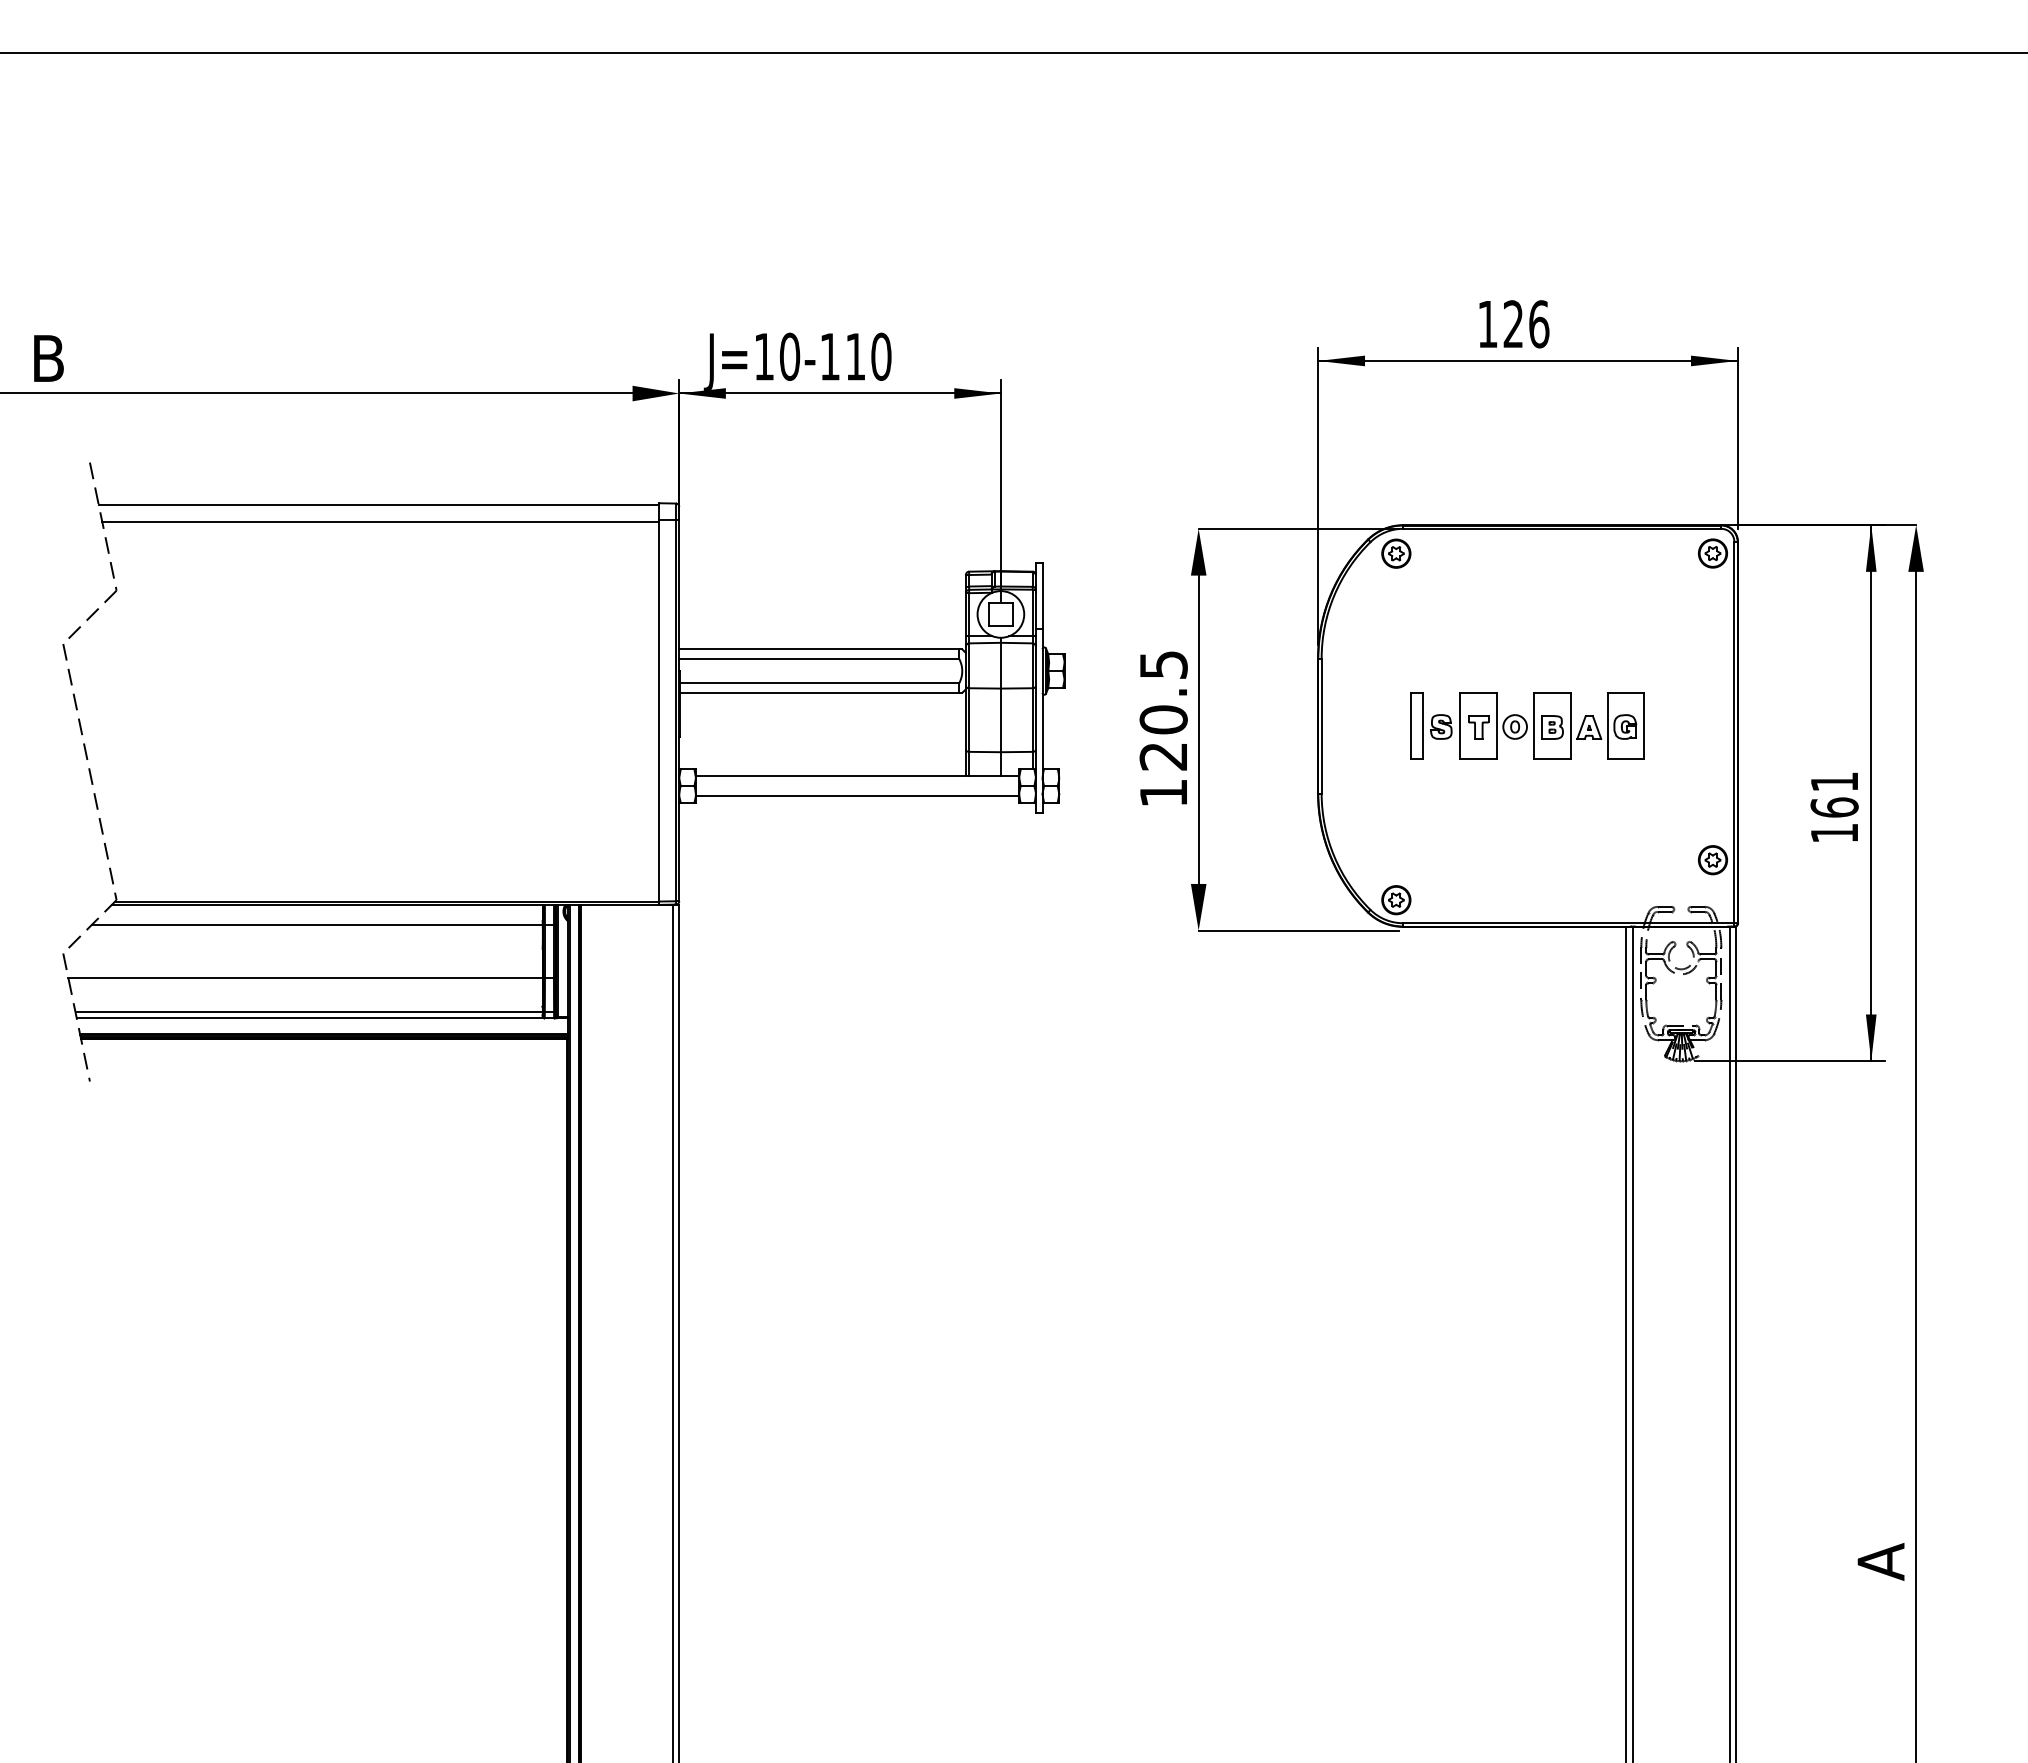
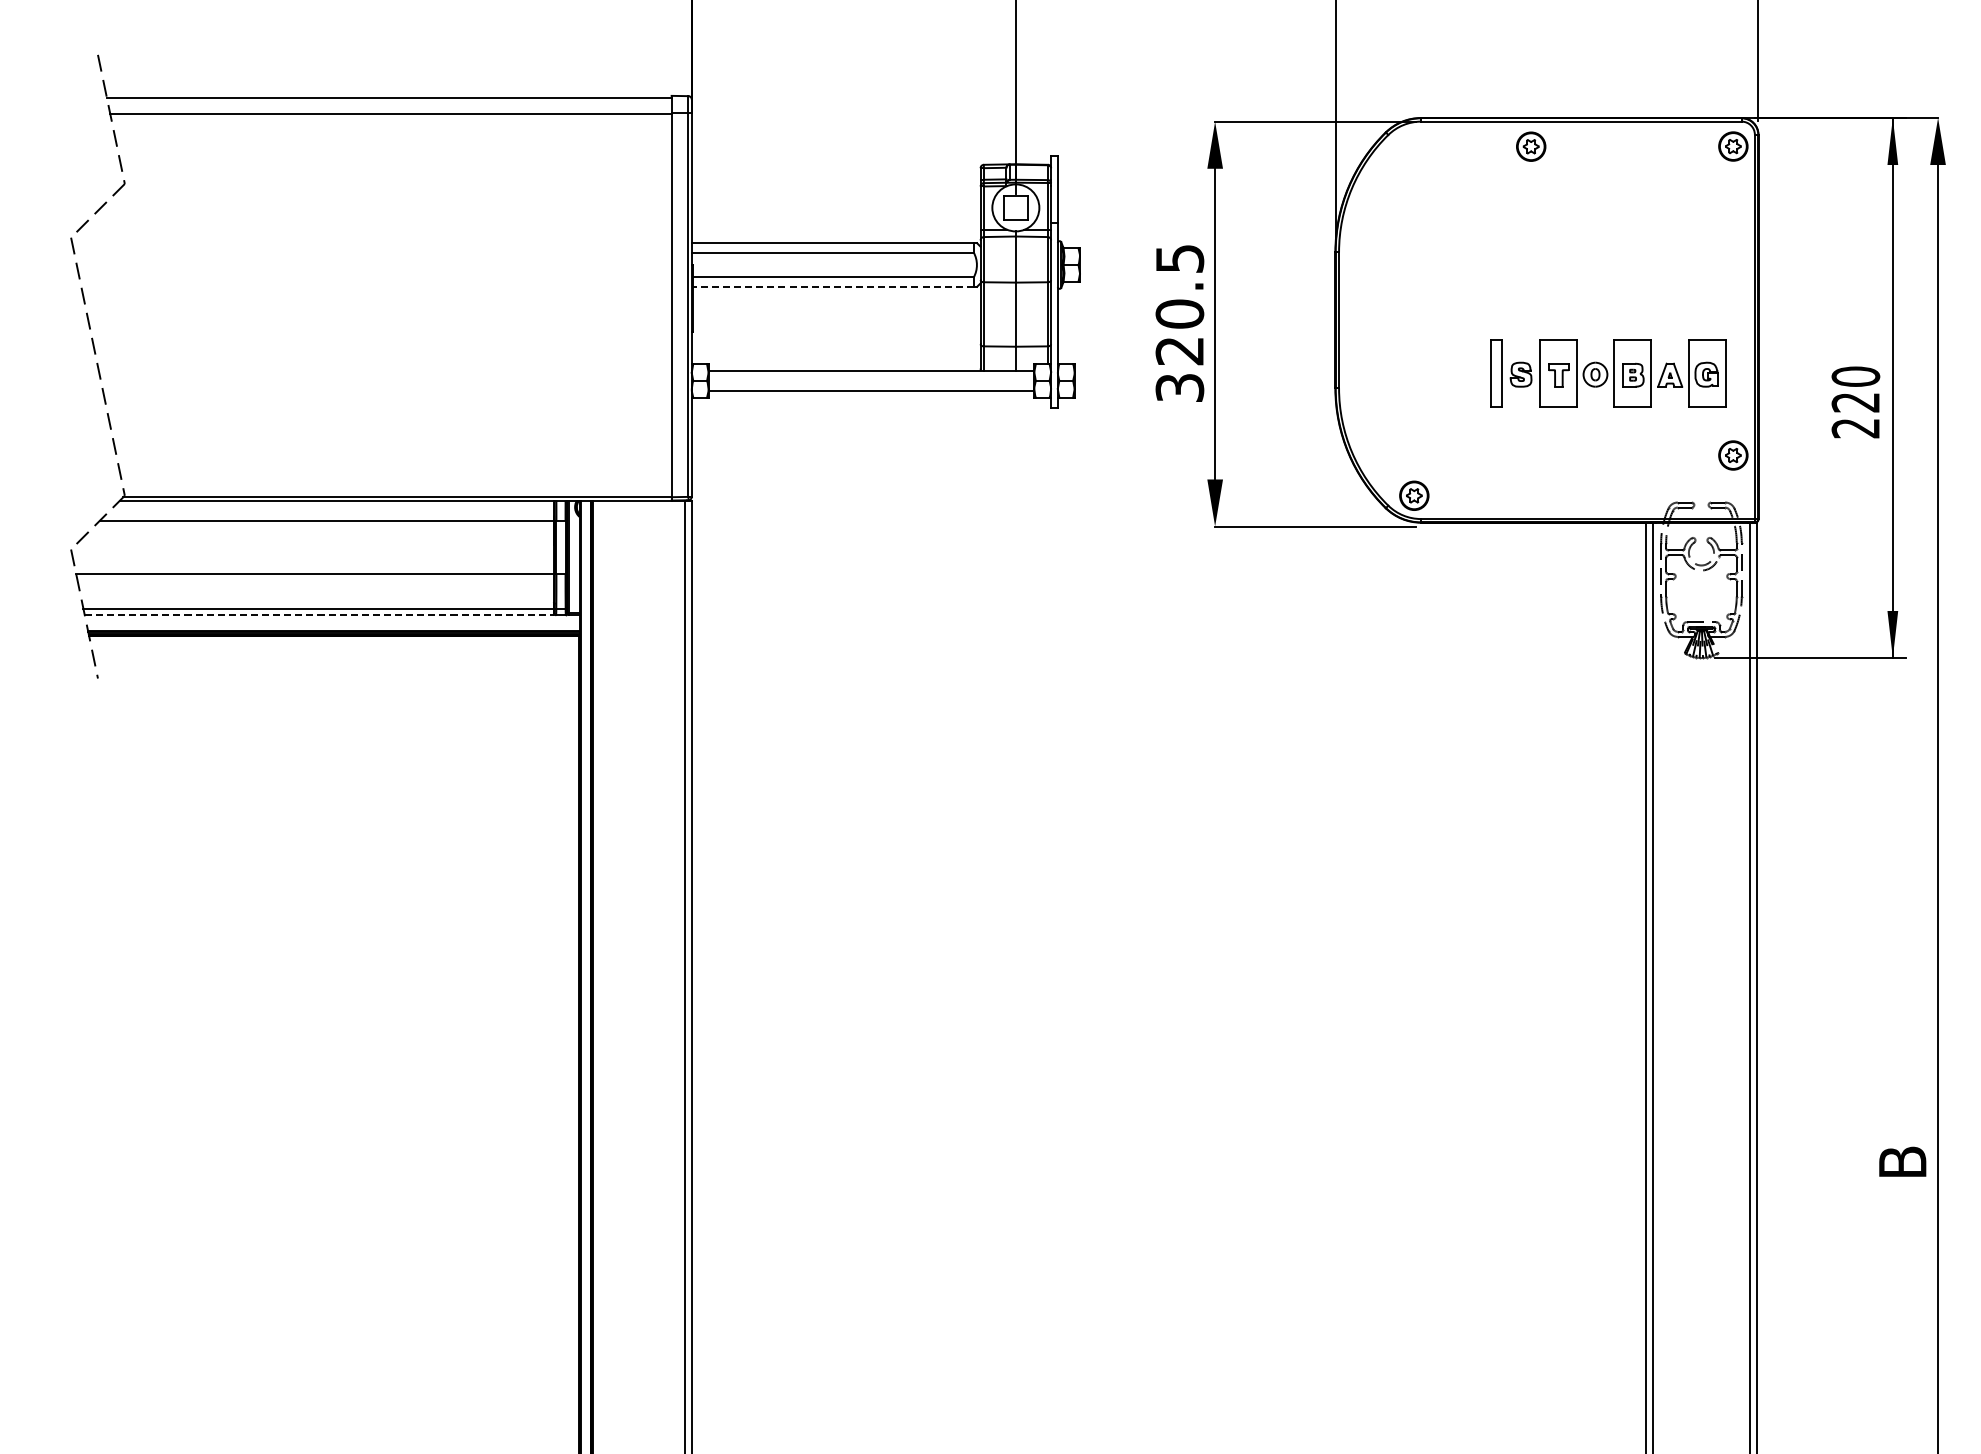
part: (1396, 553) -> (1531, 146), moved
line: (819, 692) -> (833, 286), solid -> dashed
part: (1527, 725) -> (1607, 373), moved
text: (1163, 792) -> (1179, 387), 120.5 -> 320.5
text: (1834, 807) -> (1855, 402), 161 -> 220
line: (309, 1018) -> (319, 615), solid -> dashed
text: (1880, 1561) -> (1902, 1162), A -> B

